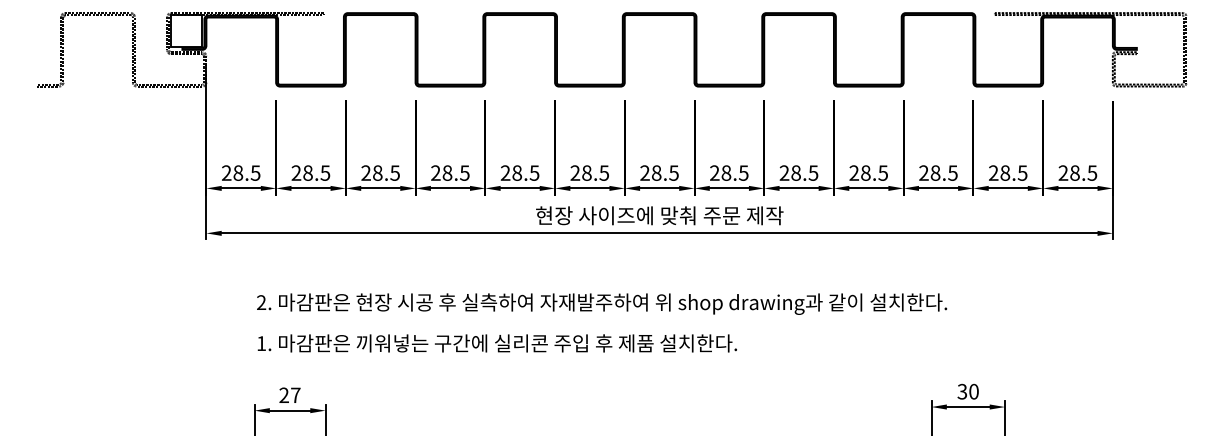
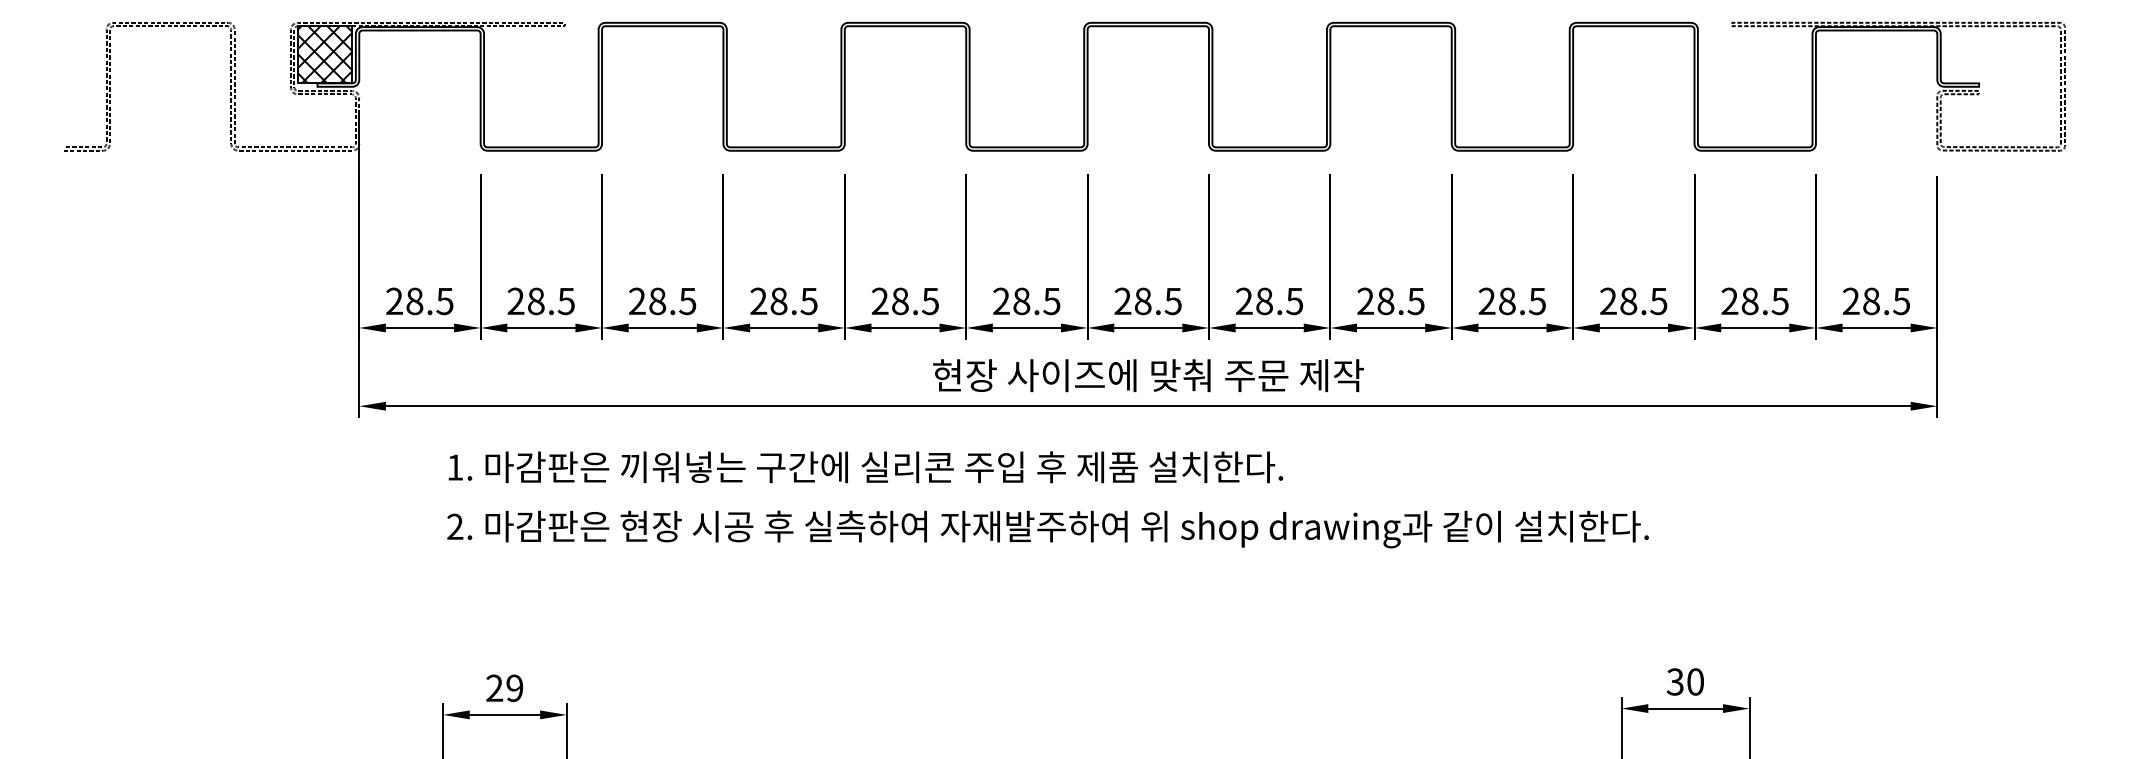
hatch: (186, 31) -> (324, 54), added
text: (496, 343) -> (864, 467), moved
text: (295, 395) -> (514, 688), 27 -> 29

